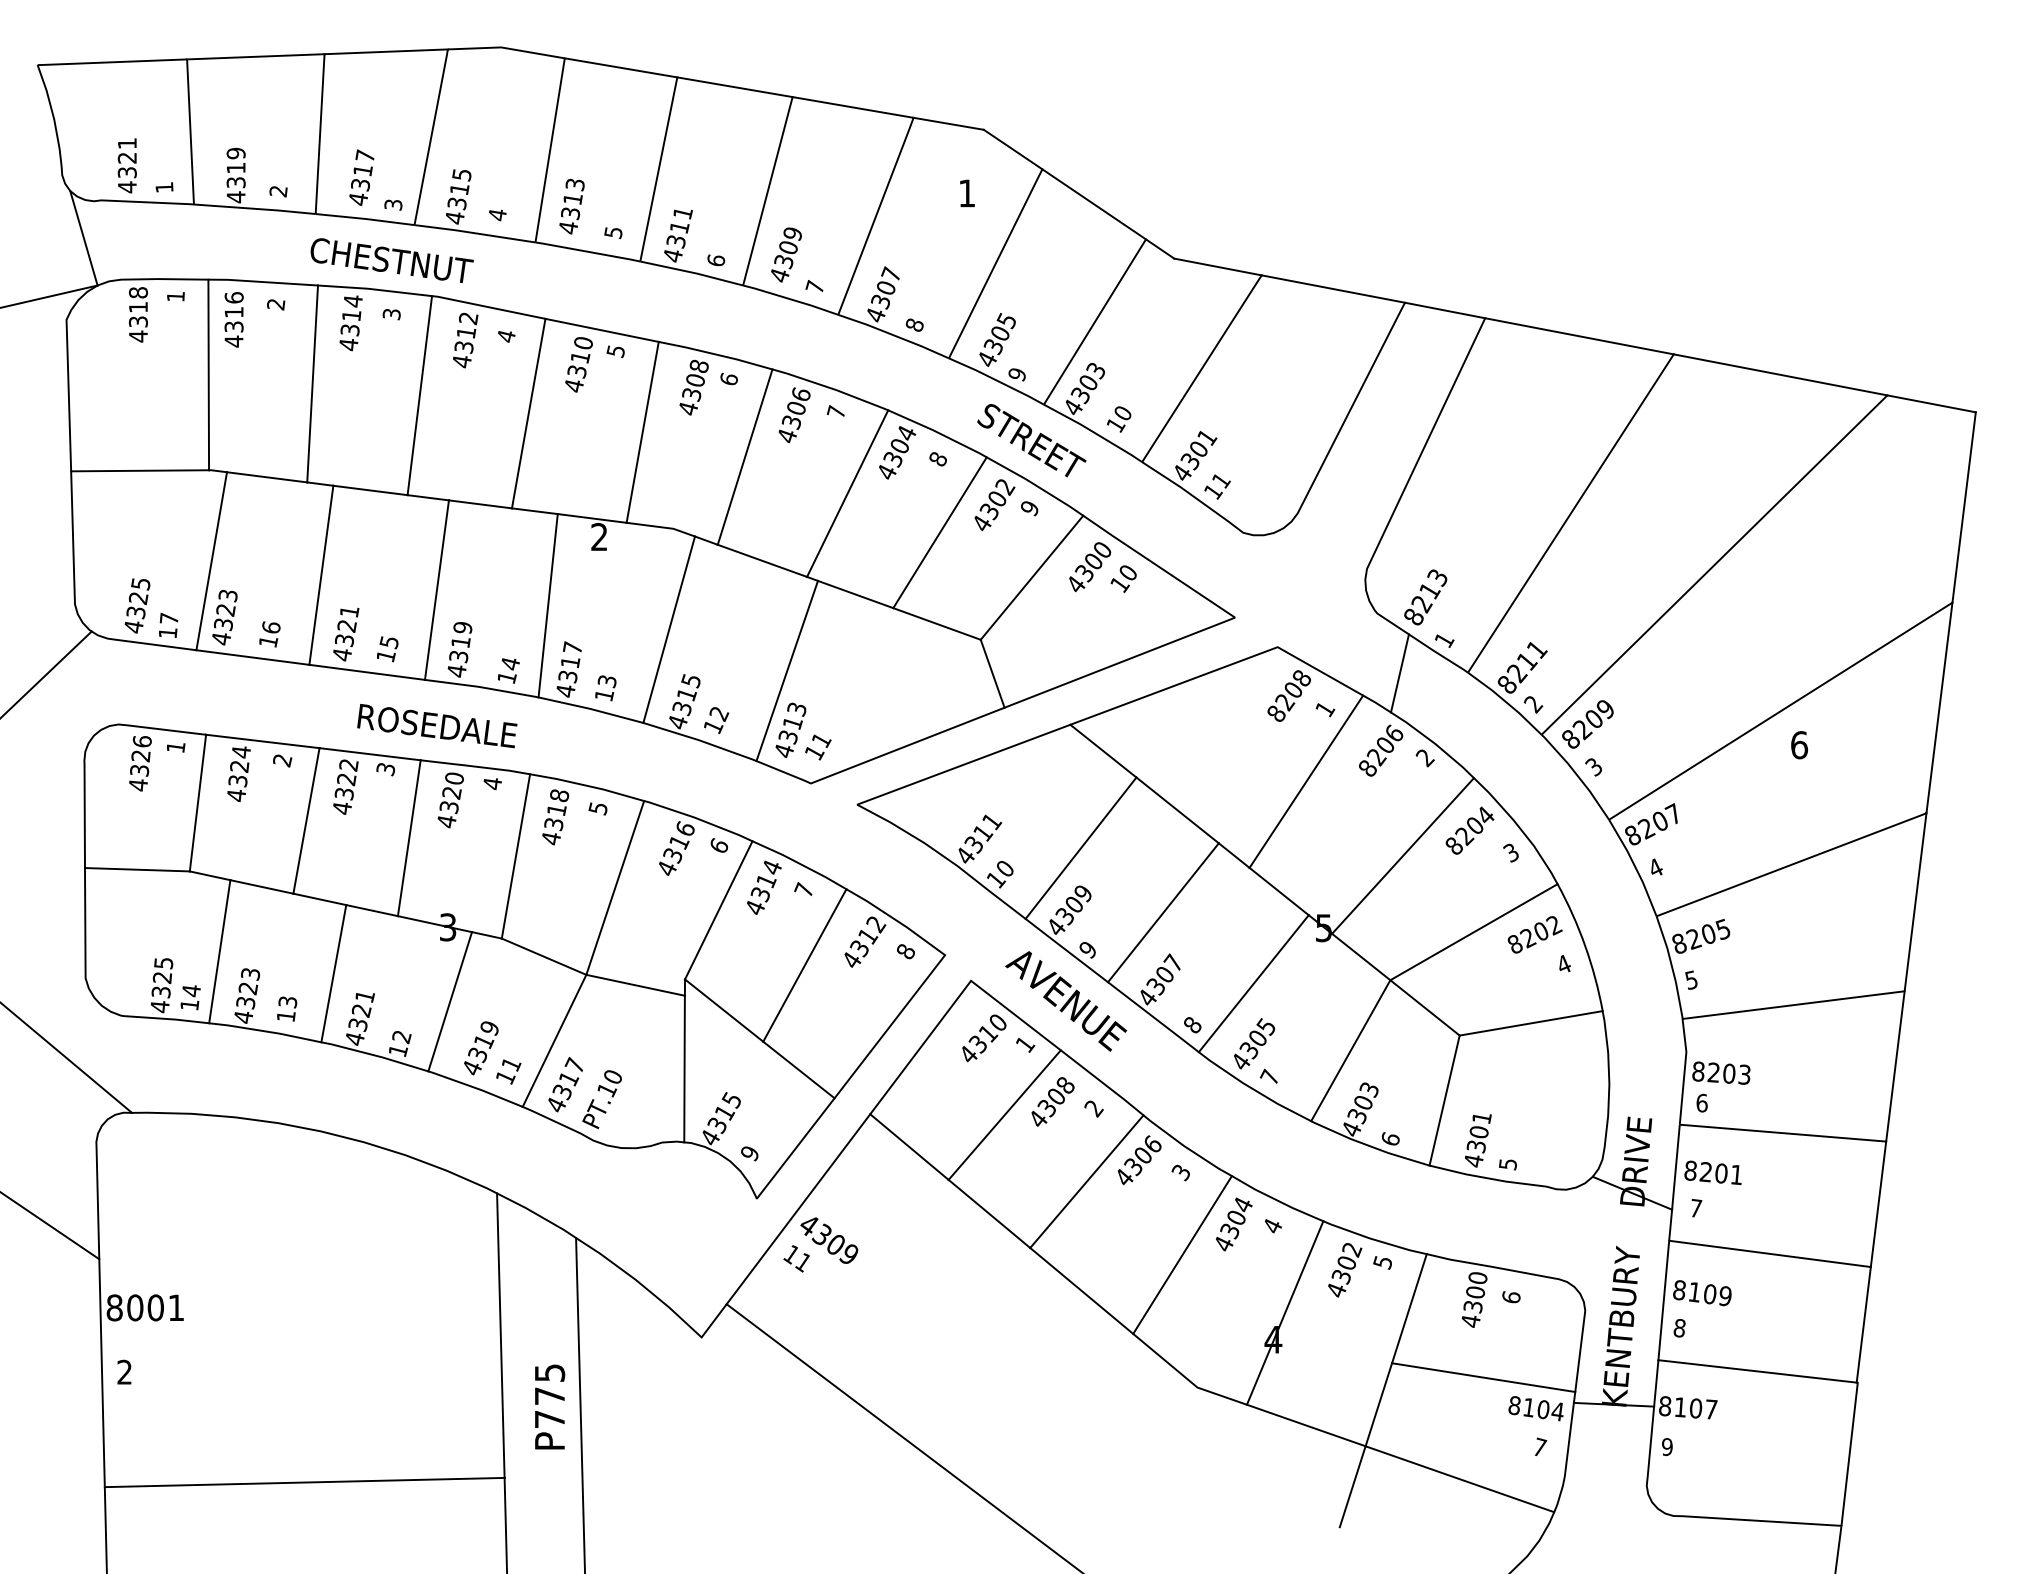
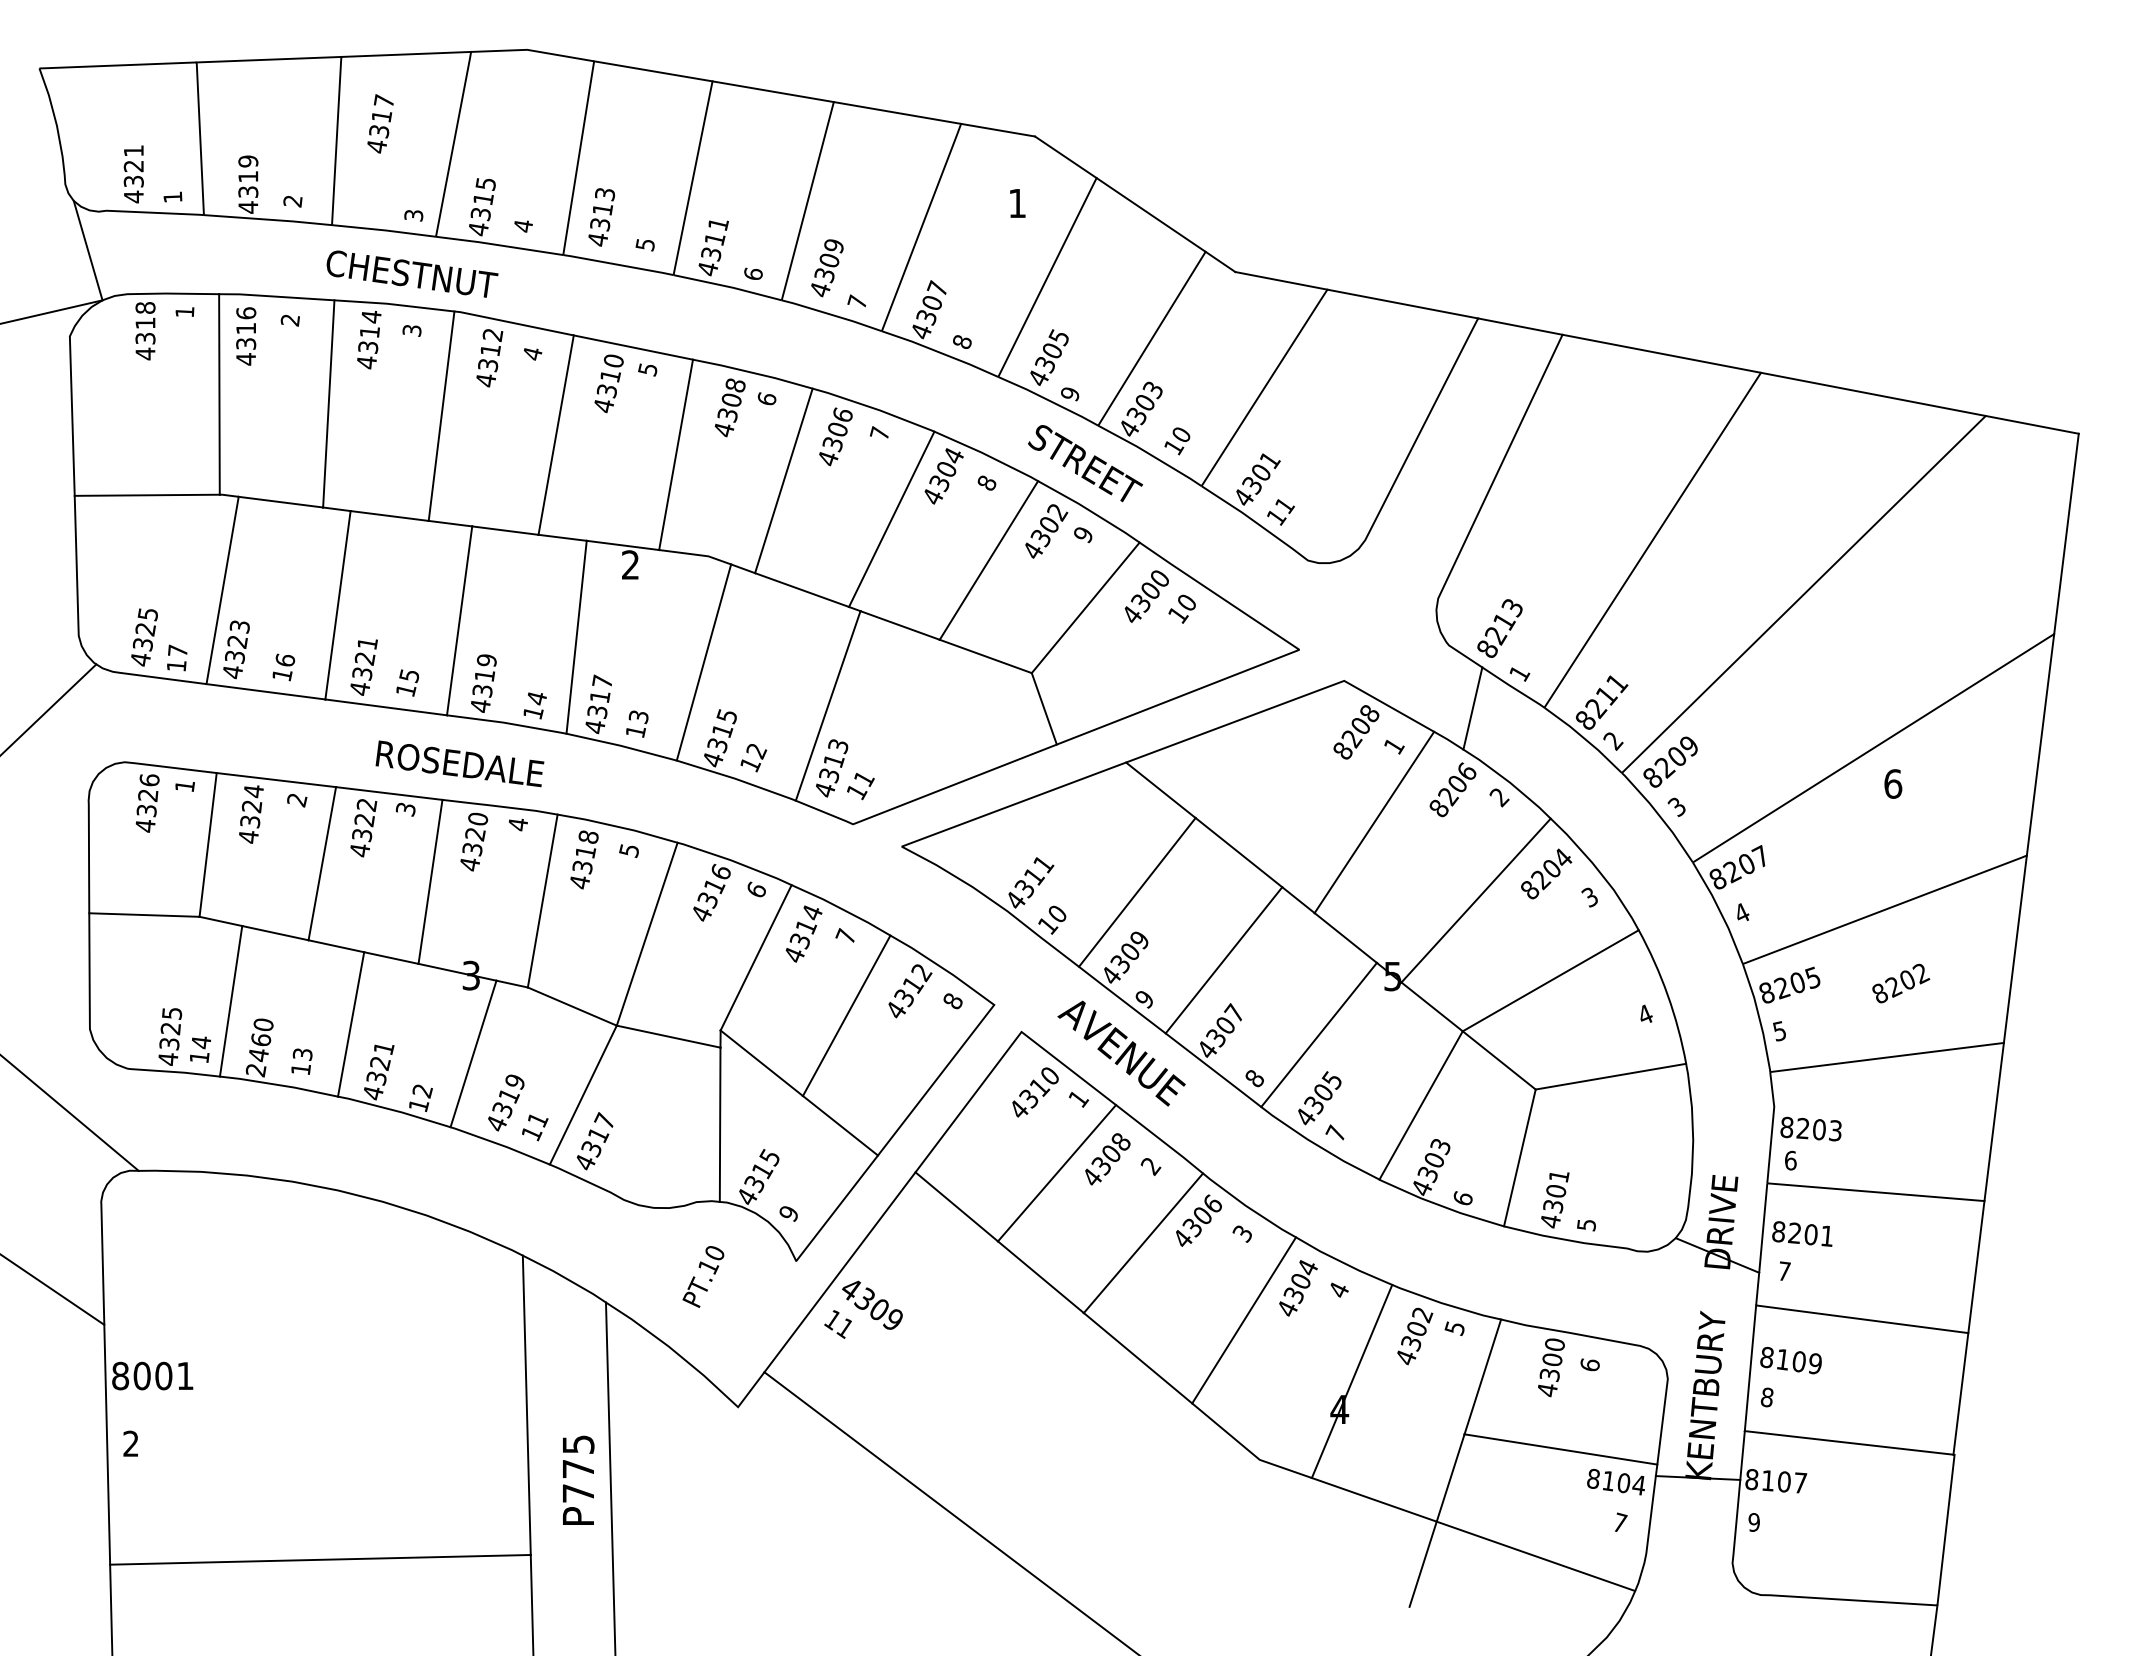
text: (361, 177) -> (380, 123), moved
text: (1535, 934) -> (1901, 983), moved
text: (246, 995) -> (259, 1047), 4323 -> 2460
text: (602, 1099) -> (703, 1276), moved

